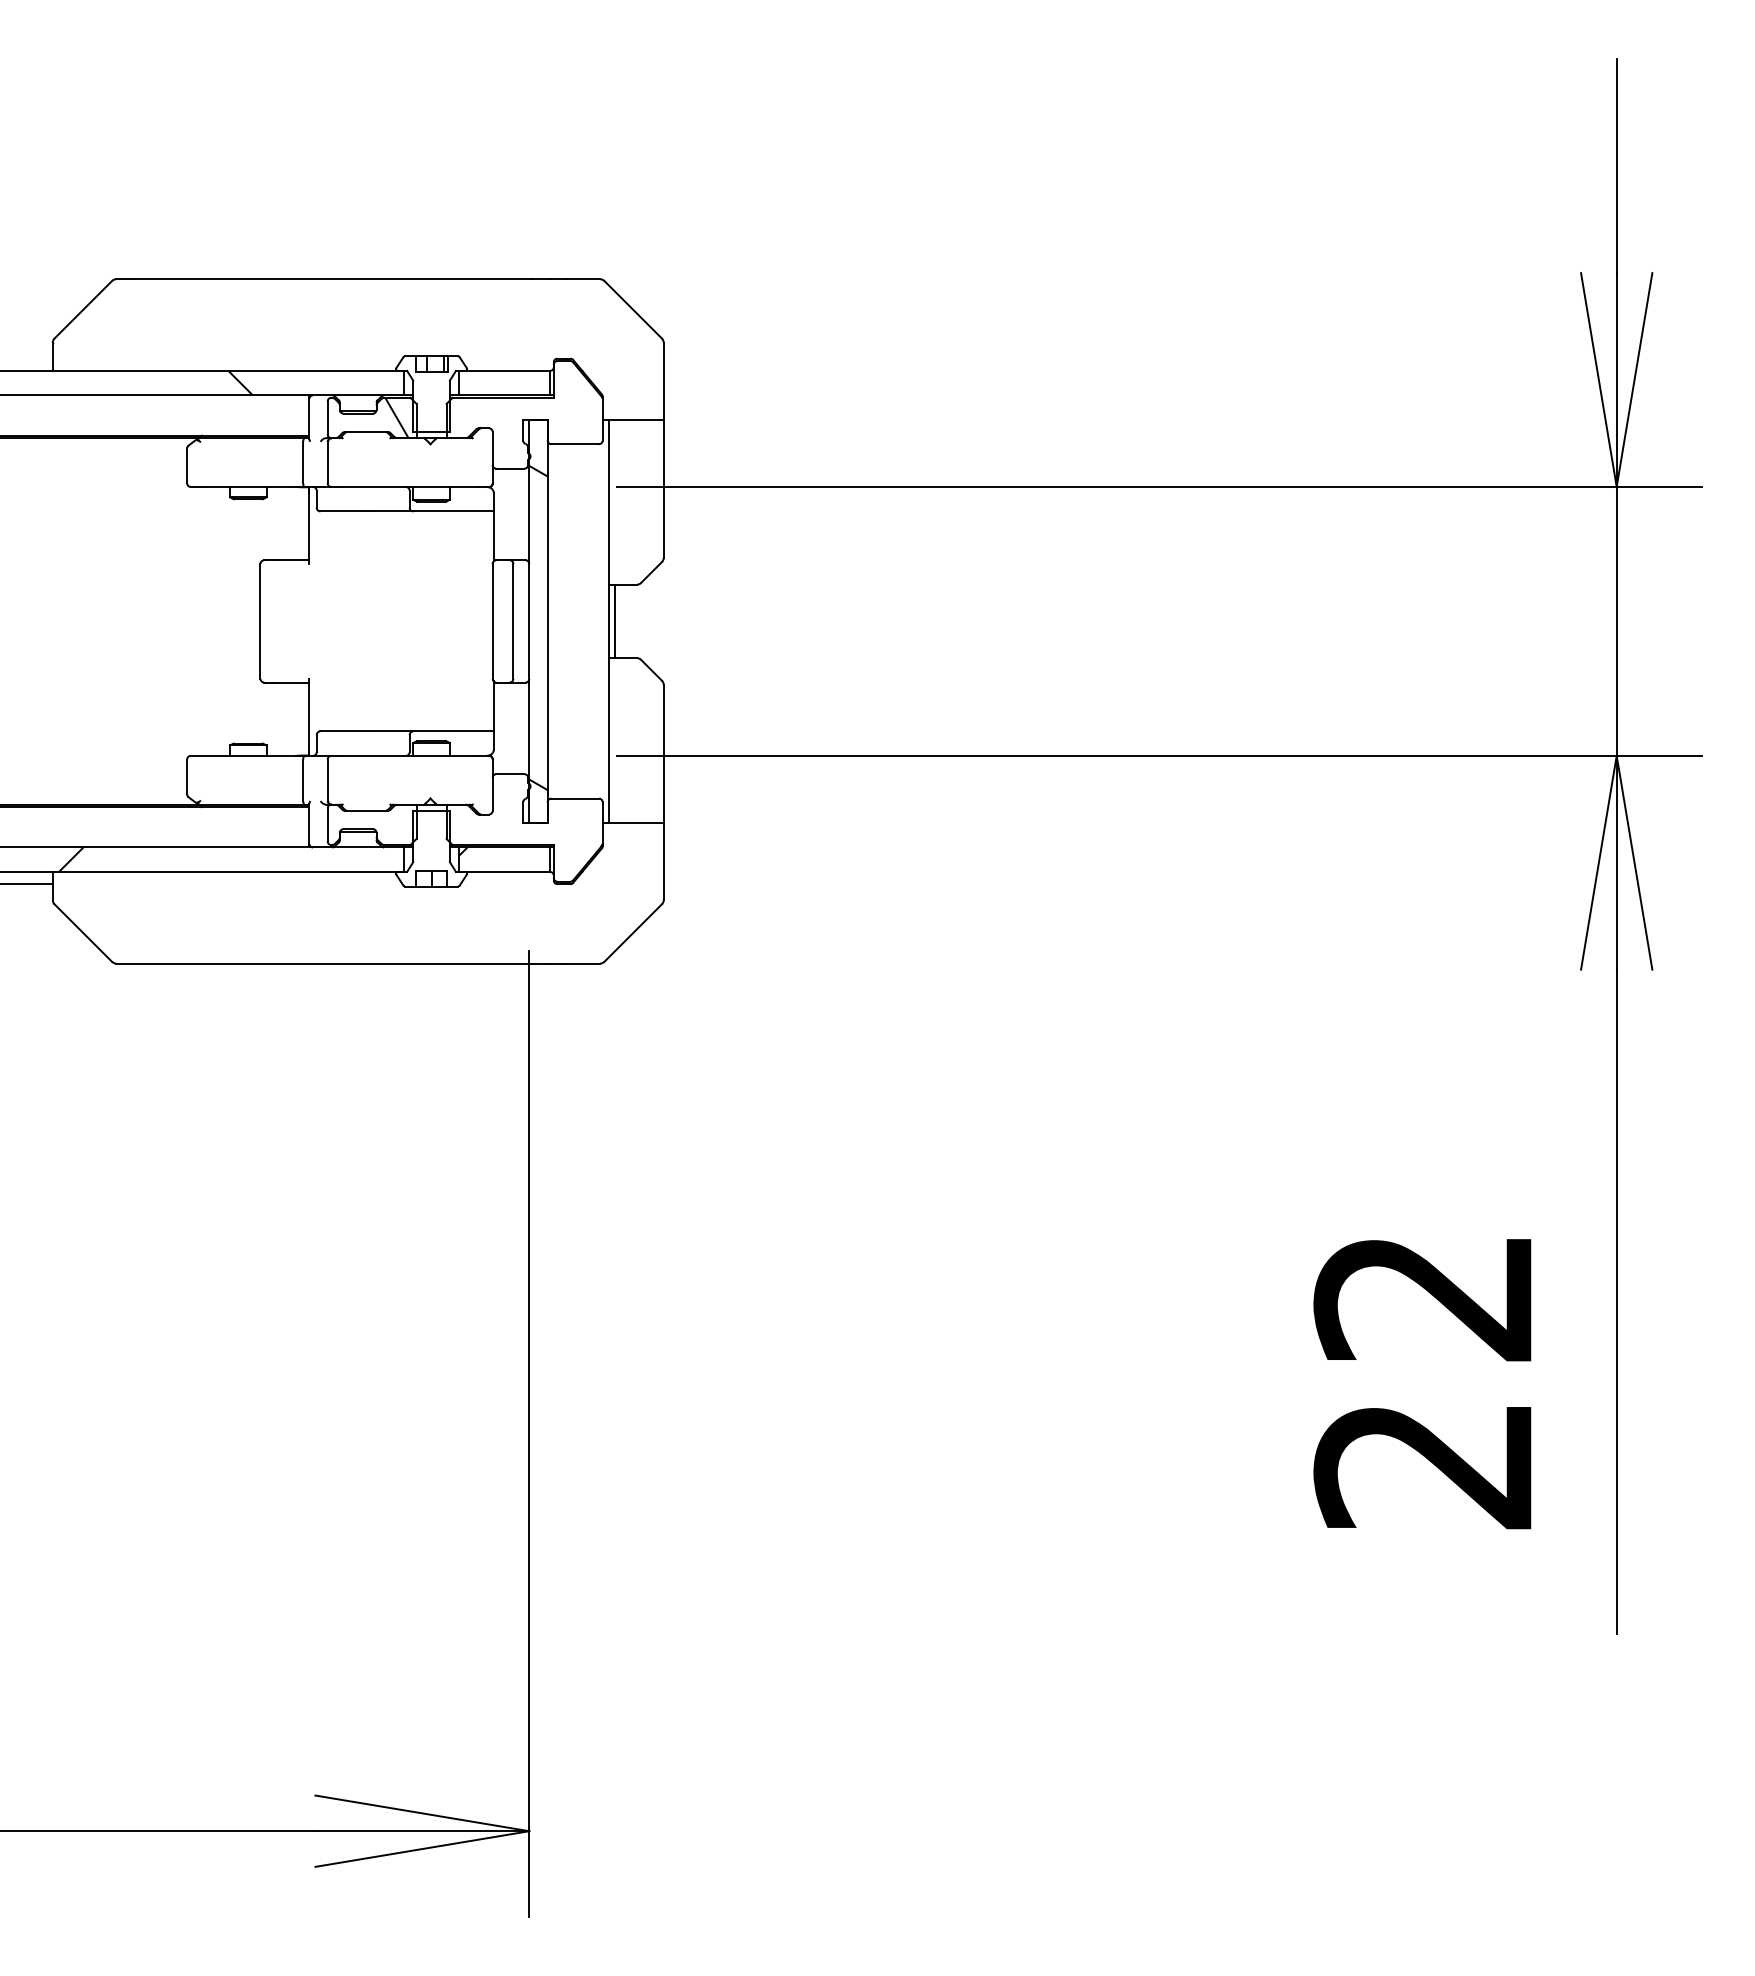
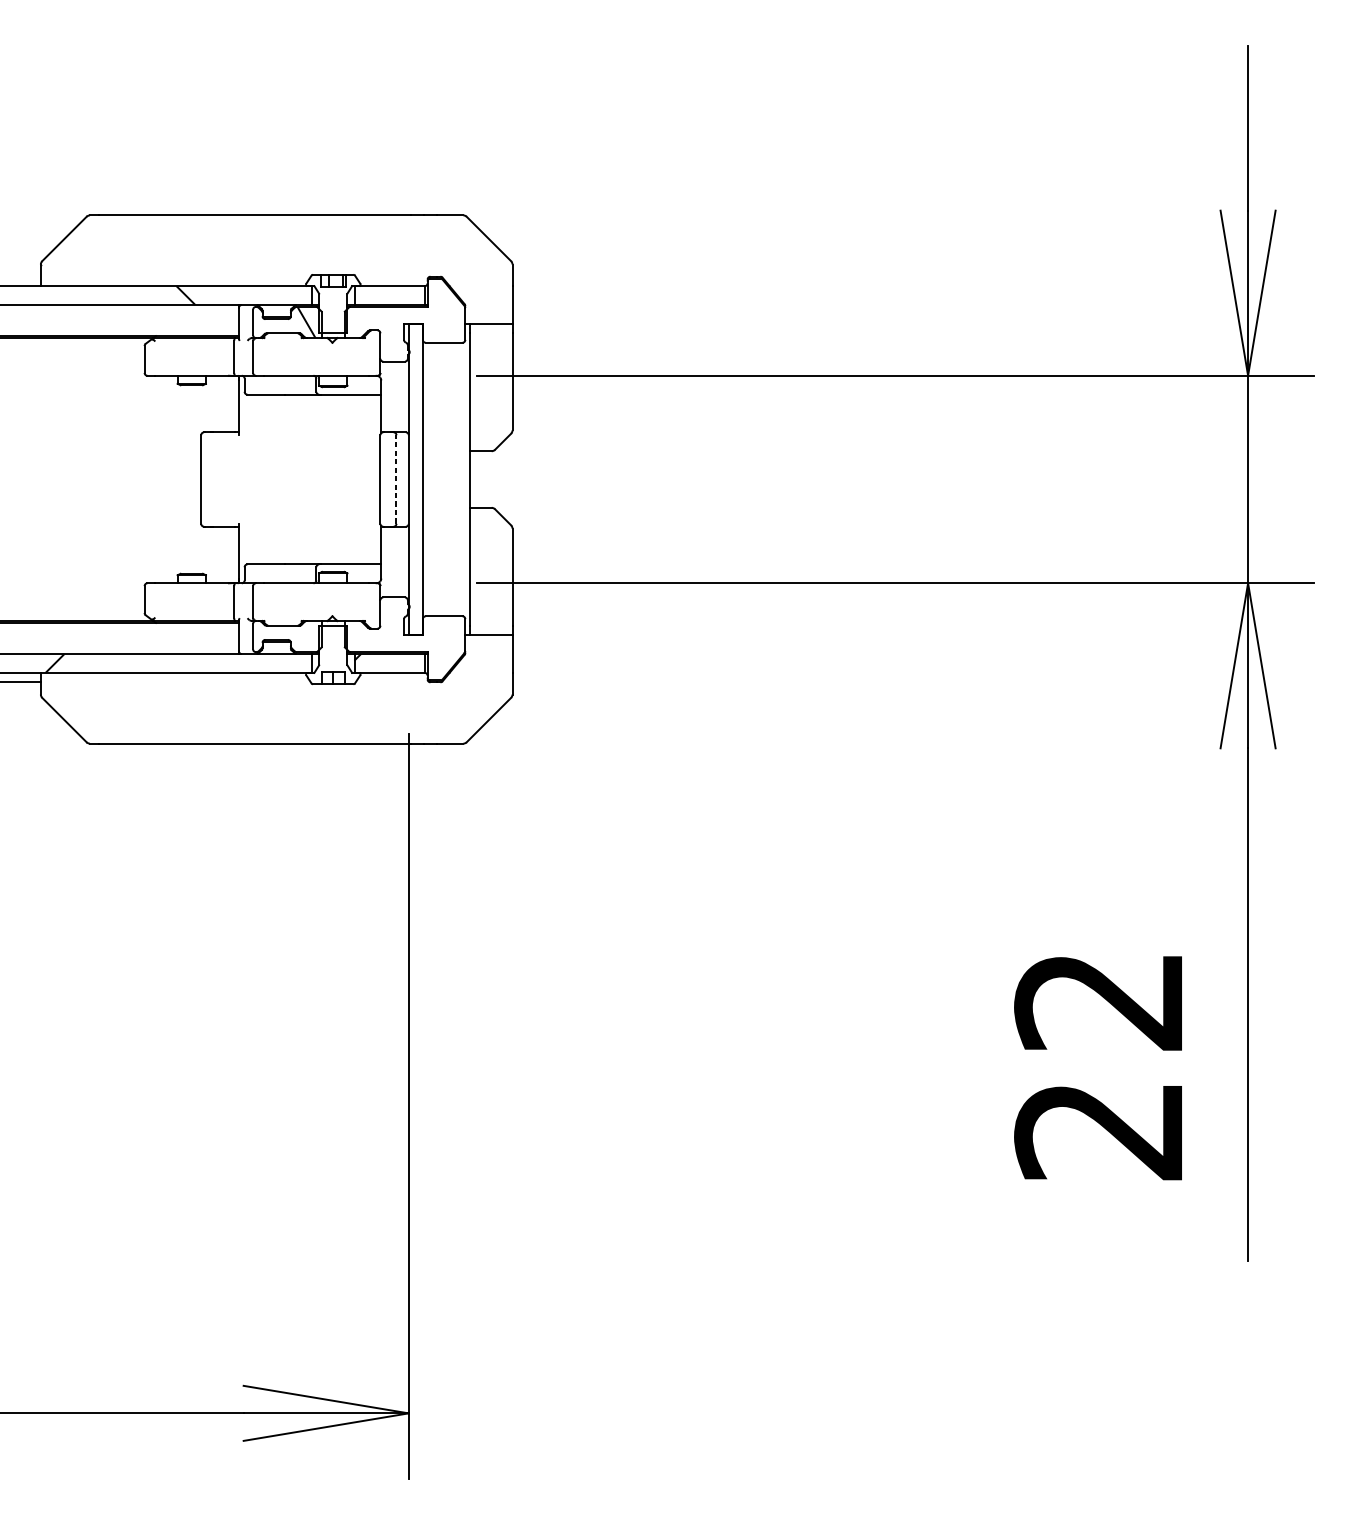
line: (513, 620) -> (396, 478), solid -> dashed
line: (614, 621) -> (474, 479), removed
hatch: (538, 627) -> (415, 484), removed

